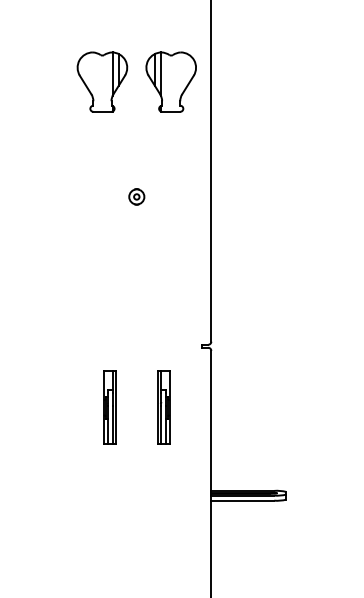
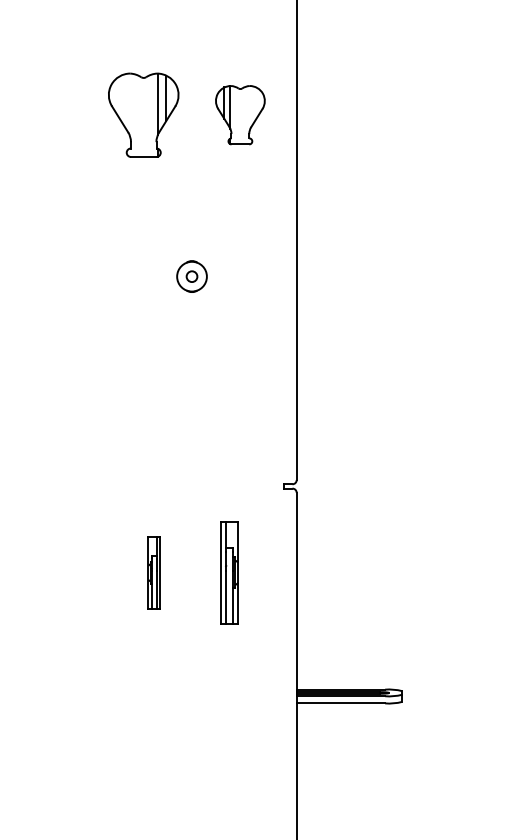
part: (171, 81) -> (240, 114), size x0.7
part: (136, 196) -> (191, 276), size x1.4
part: (110, 407) -> (154, 572), size x0.7

